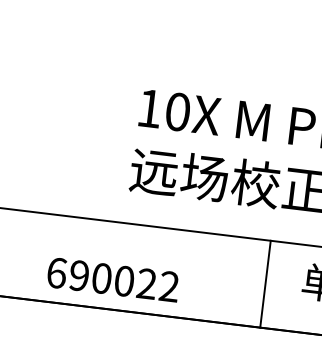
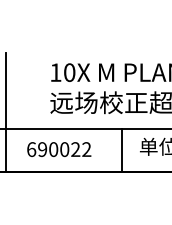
line: (37, 177) -> (5, 112), added
text: (113, 279) -> (59, 149), moved

